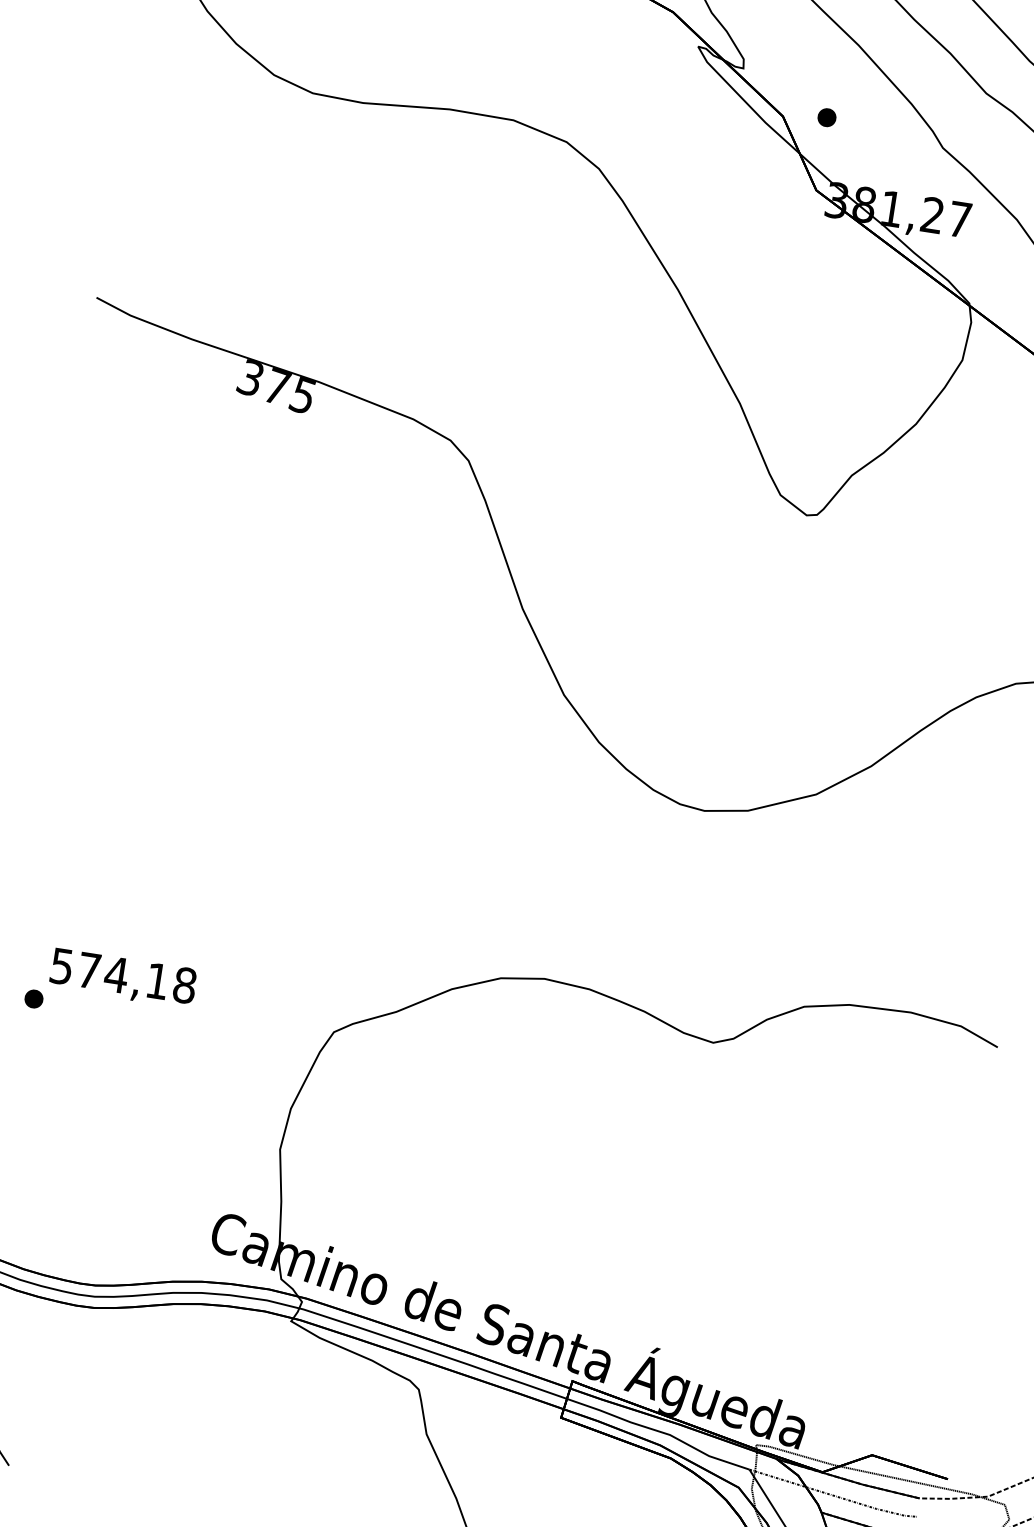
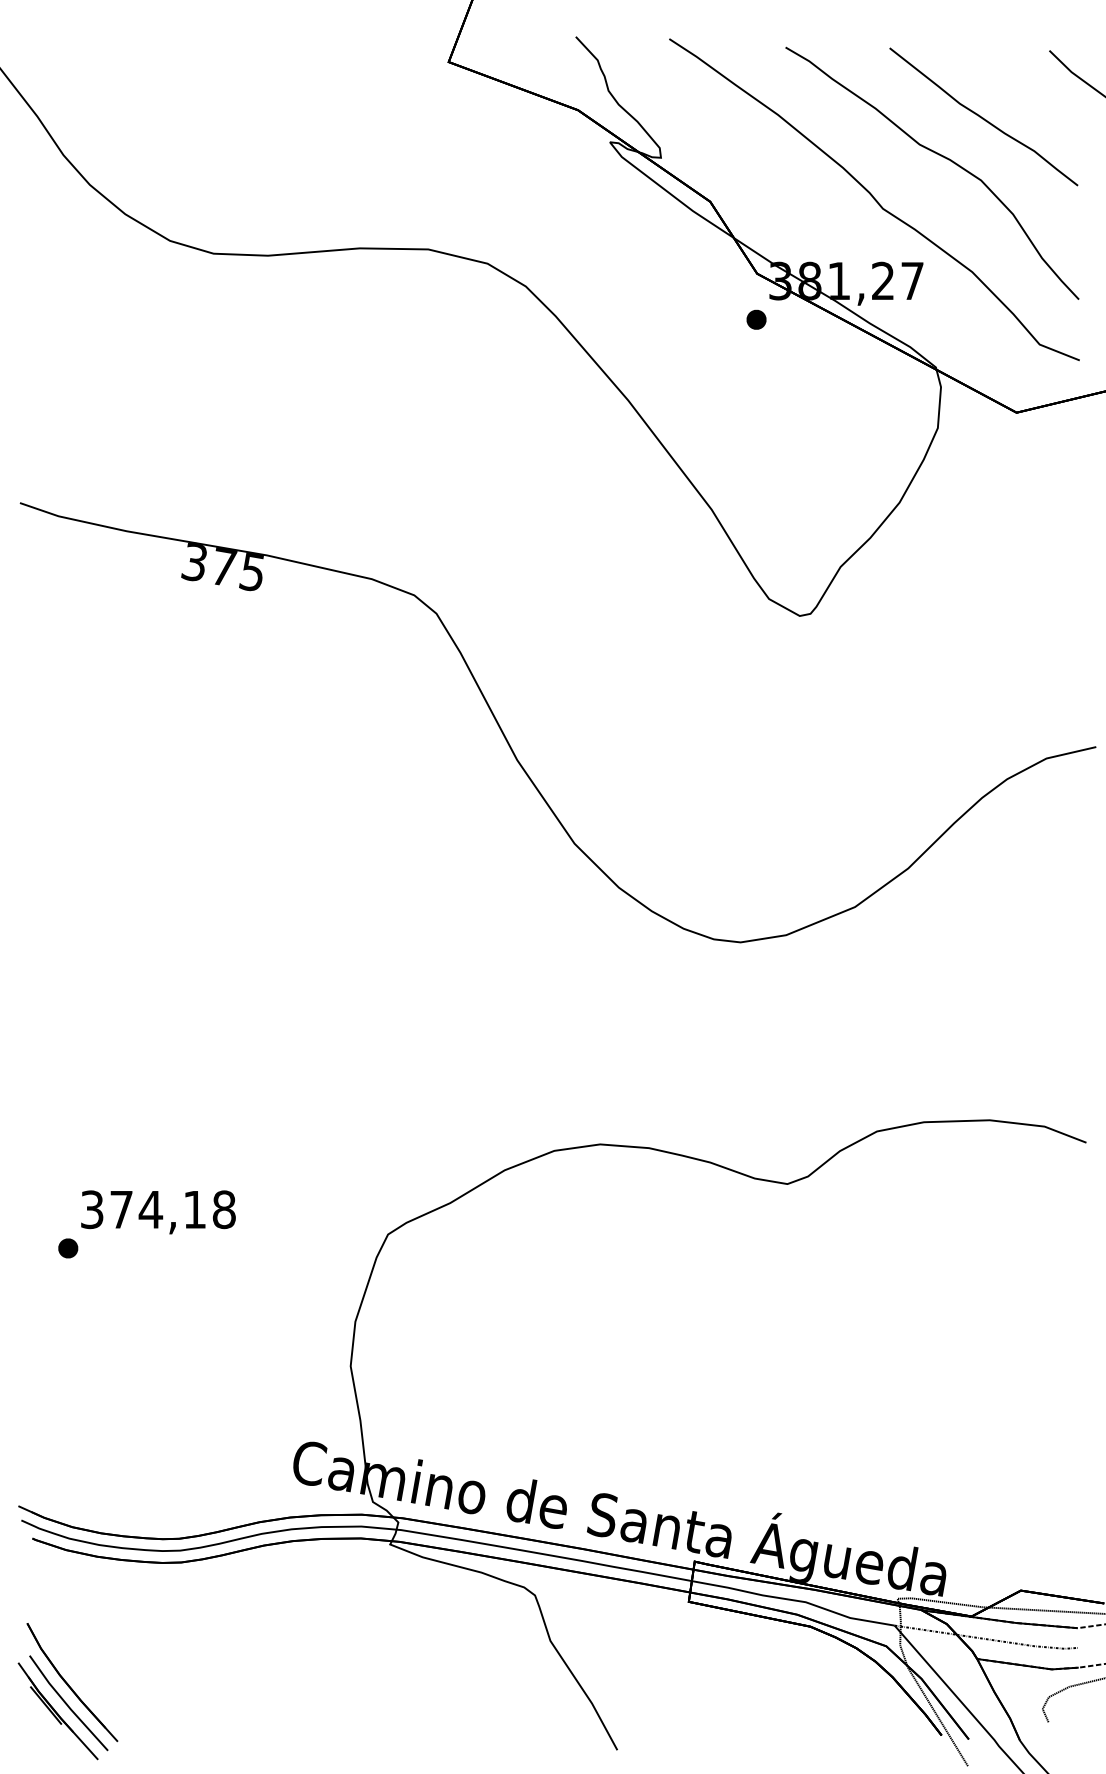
part: (827, 117) -> (756, 319), moved
text: (62, 966) -> (92, 1209), 574,18 -> 374,18

